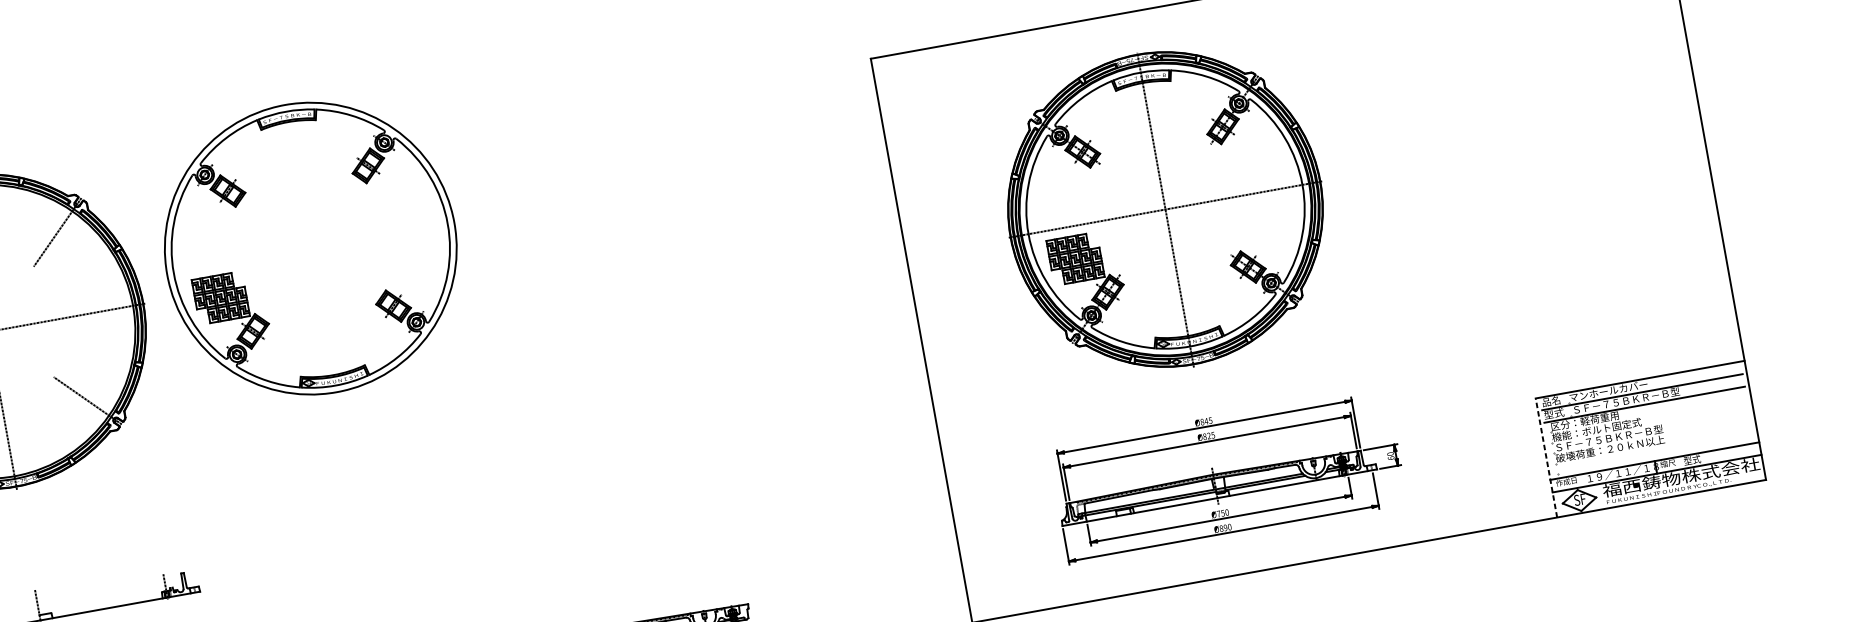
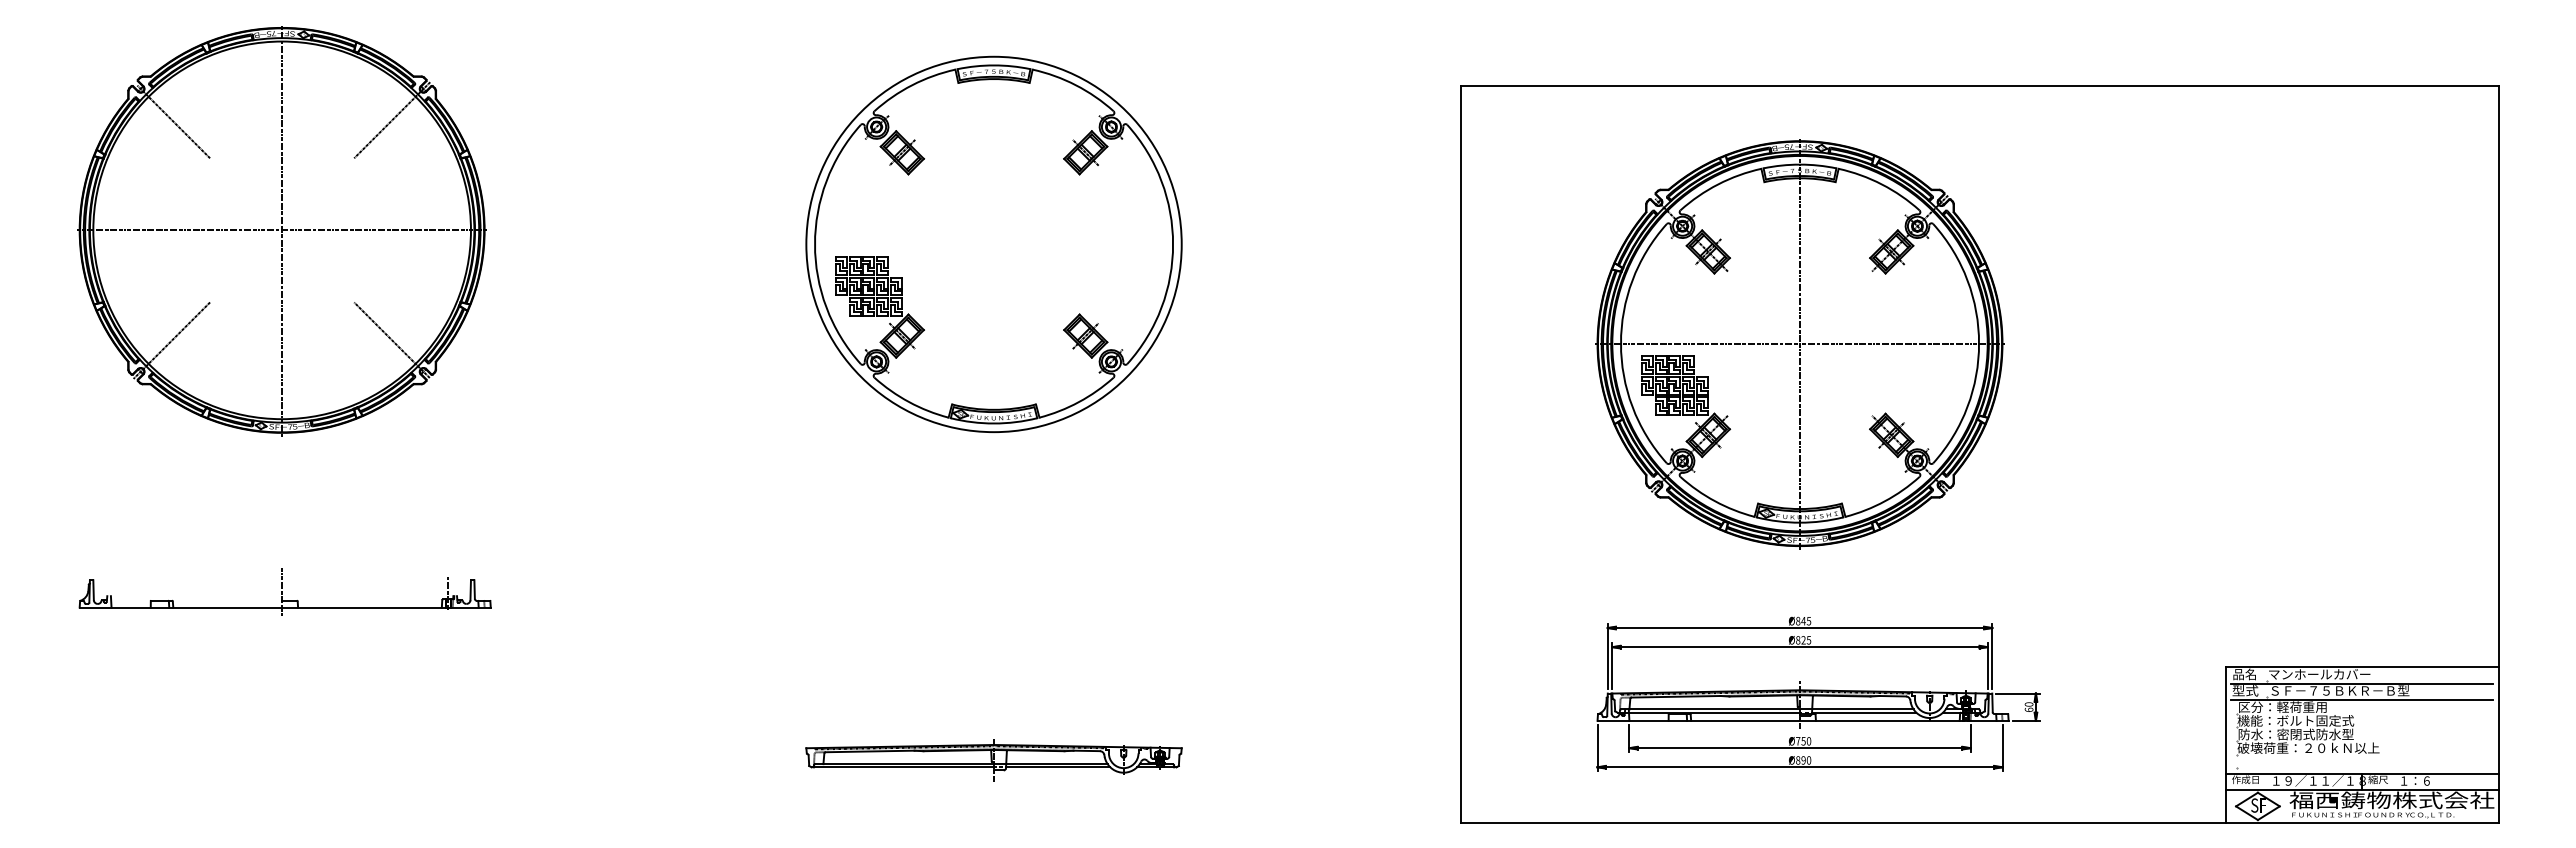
part: (310, 247) -> (993, 243), moved
text: (1608, 438) -> (2308, 734), ＳＦ－７５ＢＫＲ－Ｂ型 -> 防水：密閉式防水型
line: (1546, 457) -> (2225, 744), dashed -> solid
text: (1695, 459) -> (2414, 780), 型式 -> １：６

